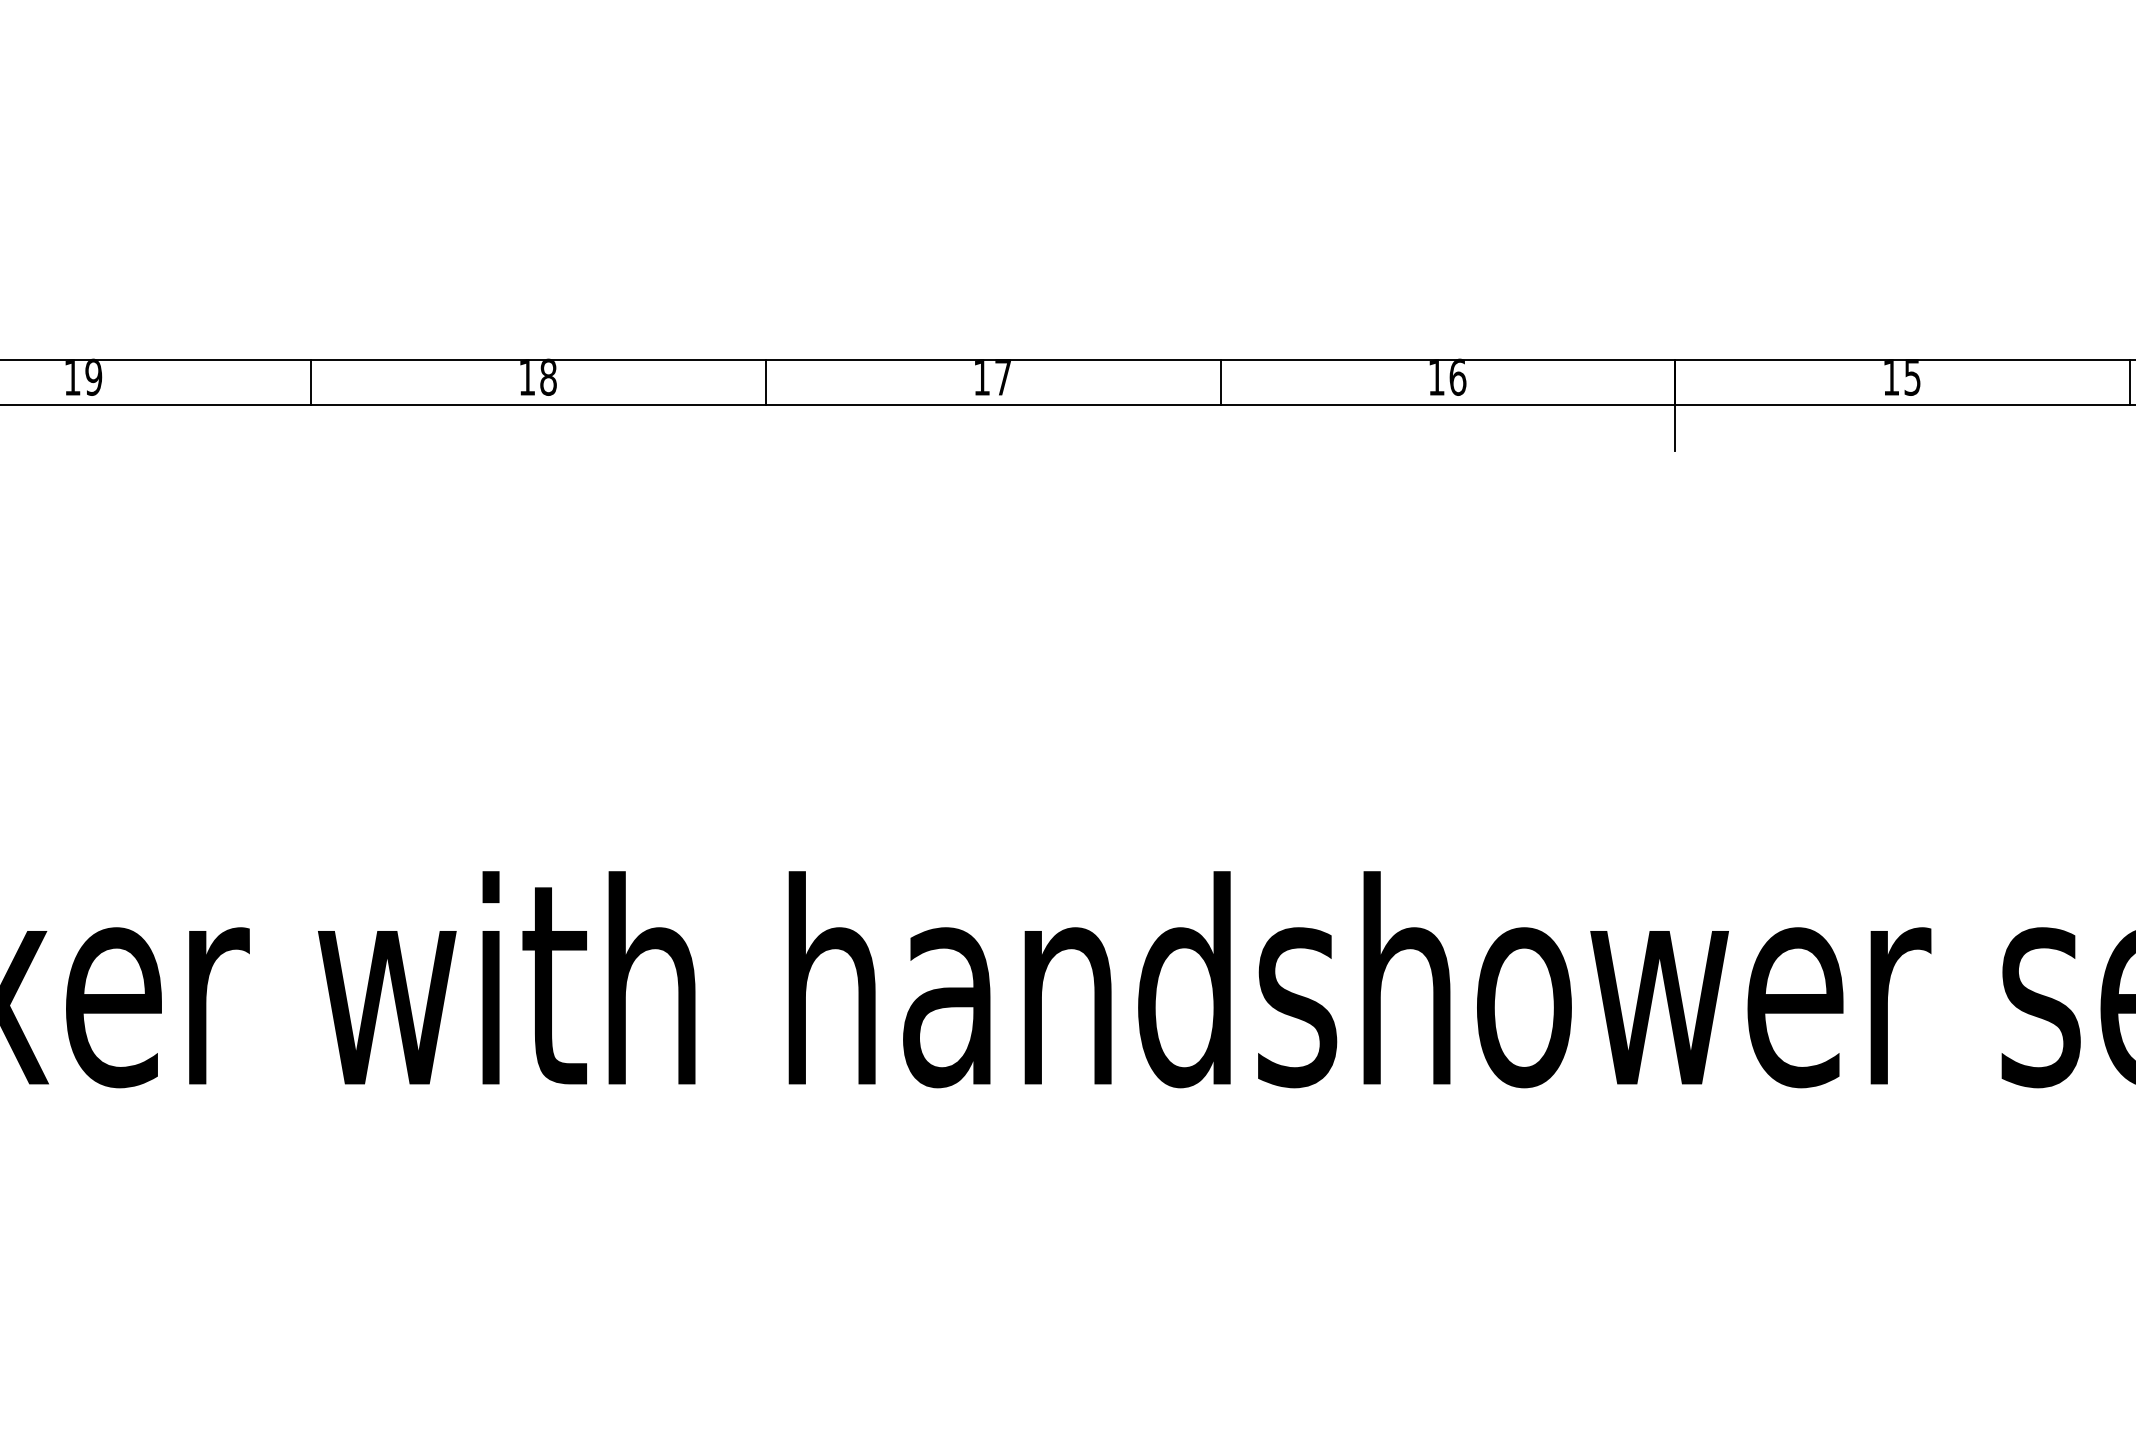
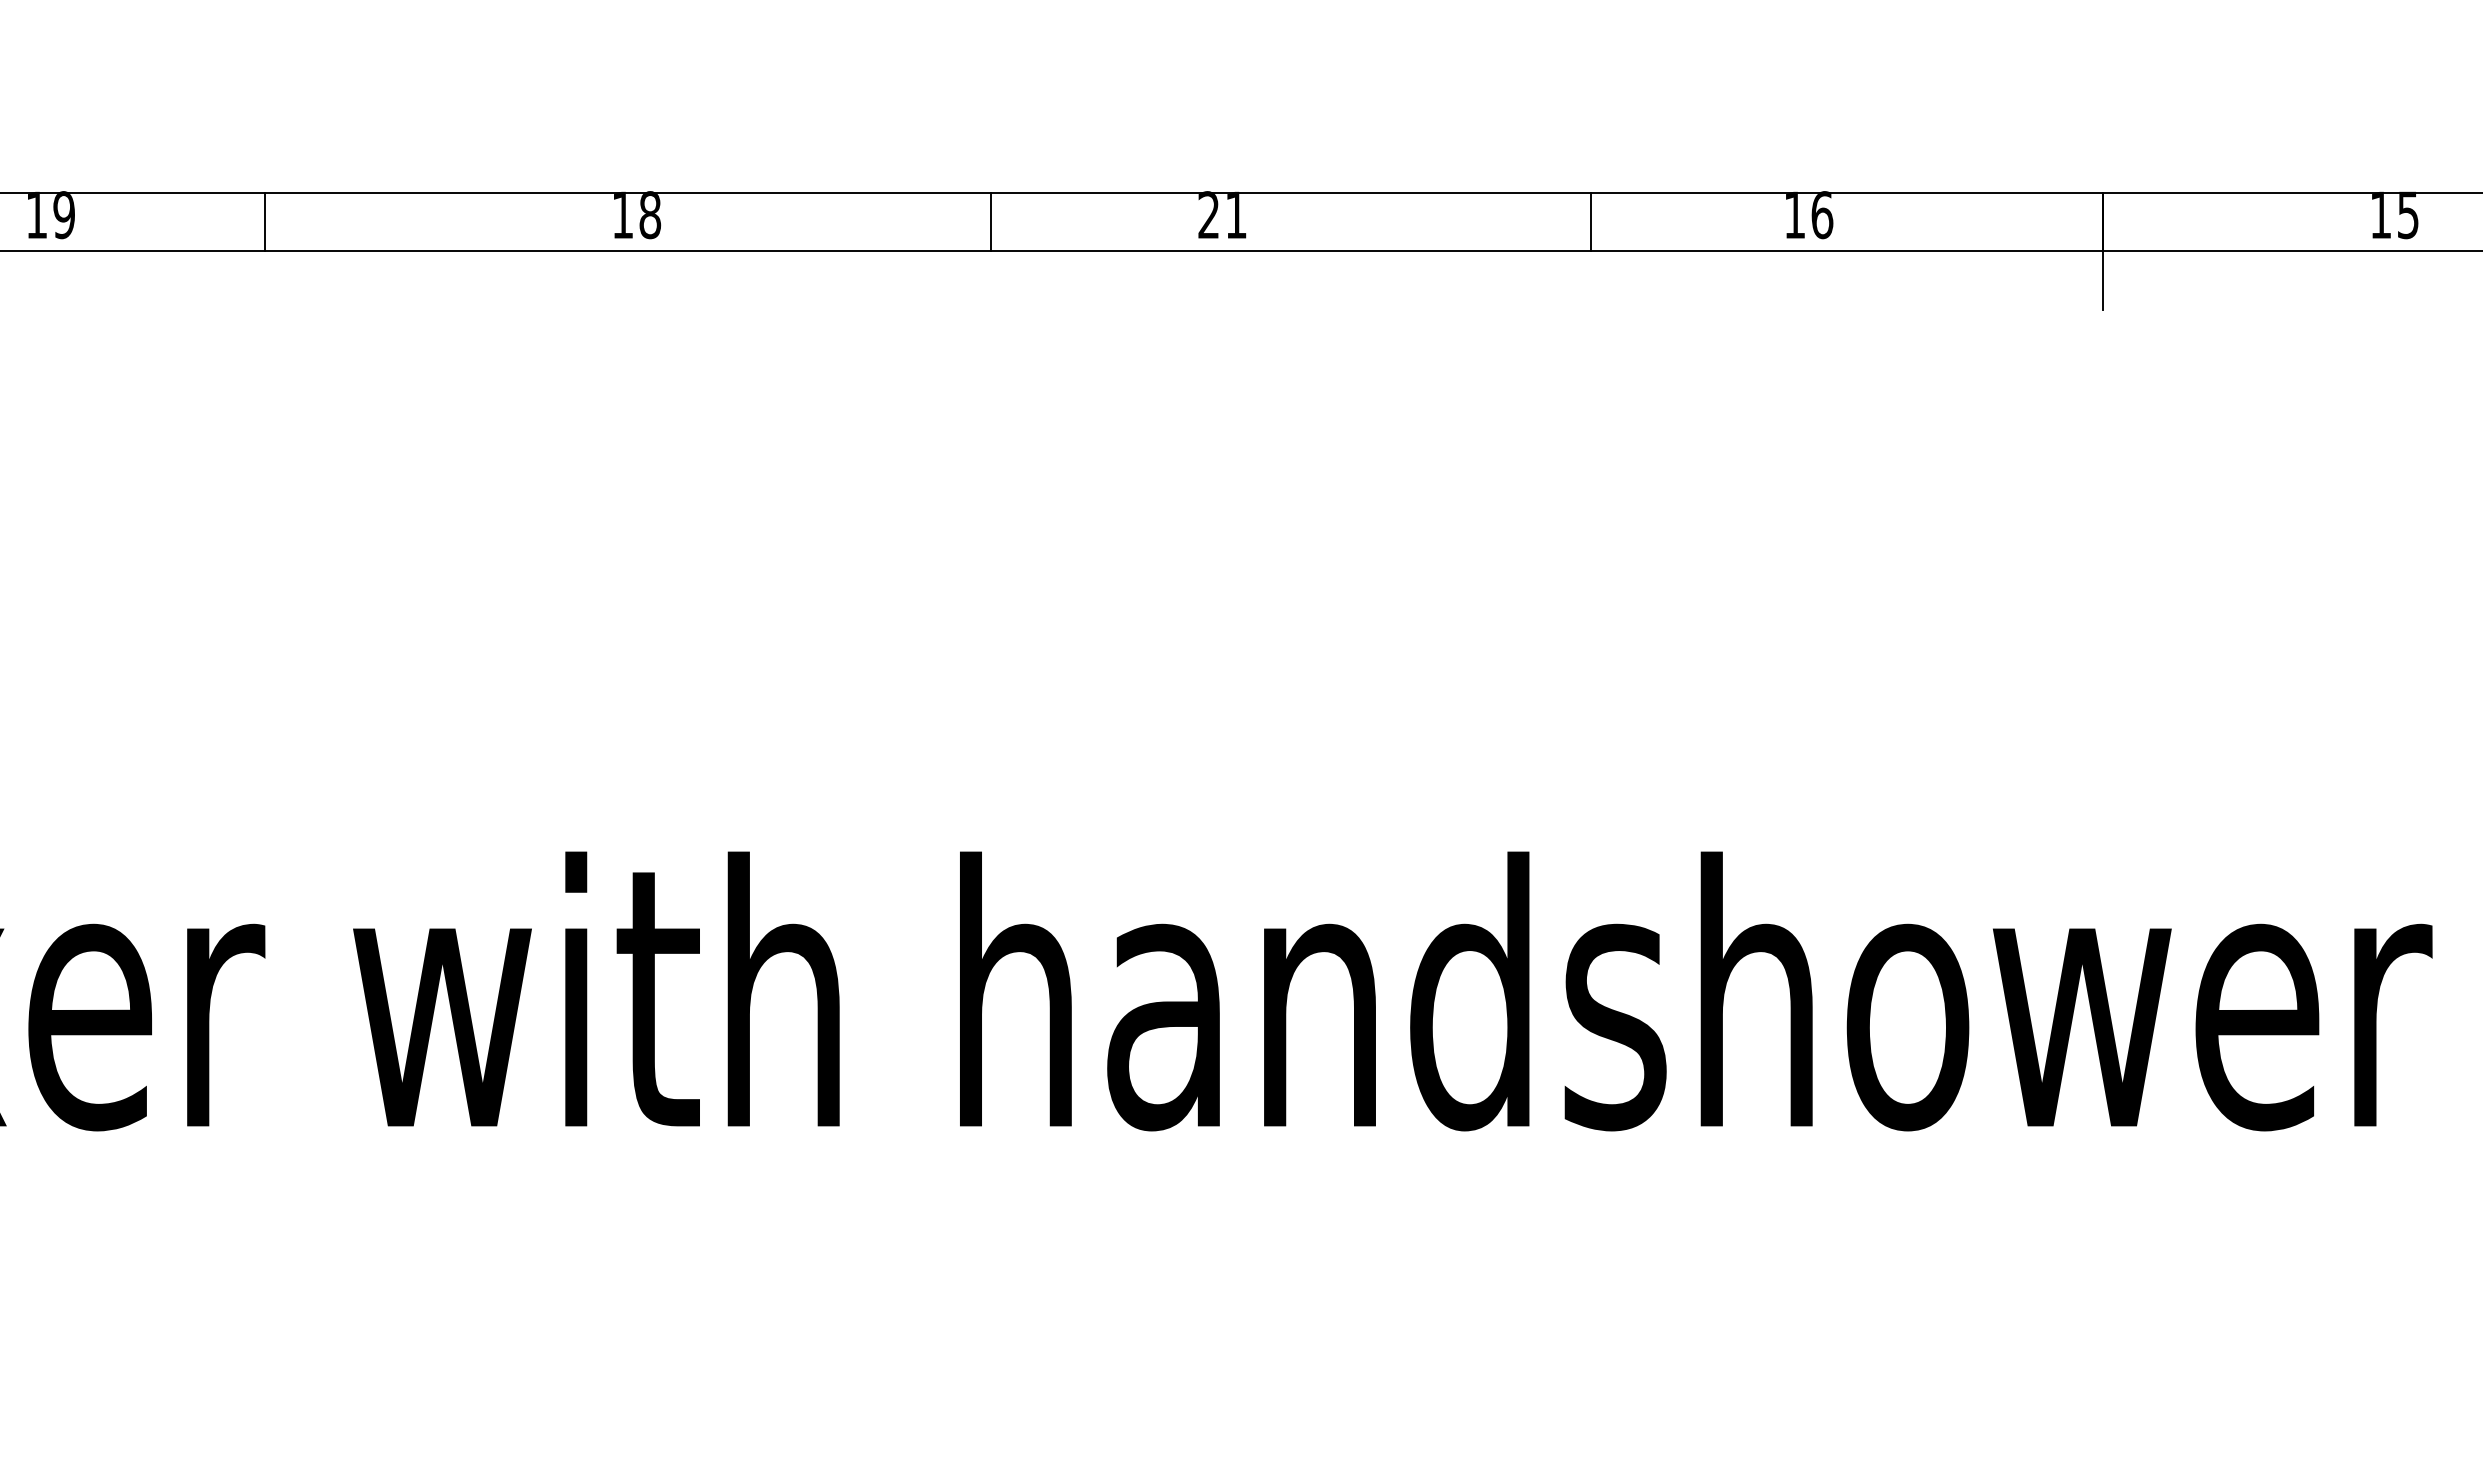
text: (991, 376) -> (1221, 214), 17 -> 21
line: (311, 382) -> (264, 221), moved
line: (766, 382) -> (991, 221), moved
line: (1220, 382) -> (1591, 221), moved

